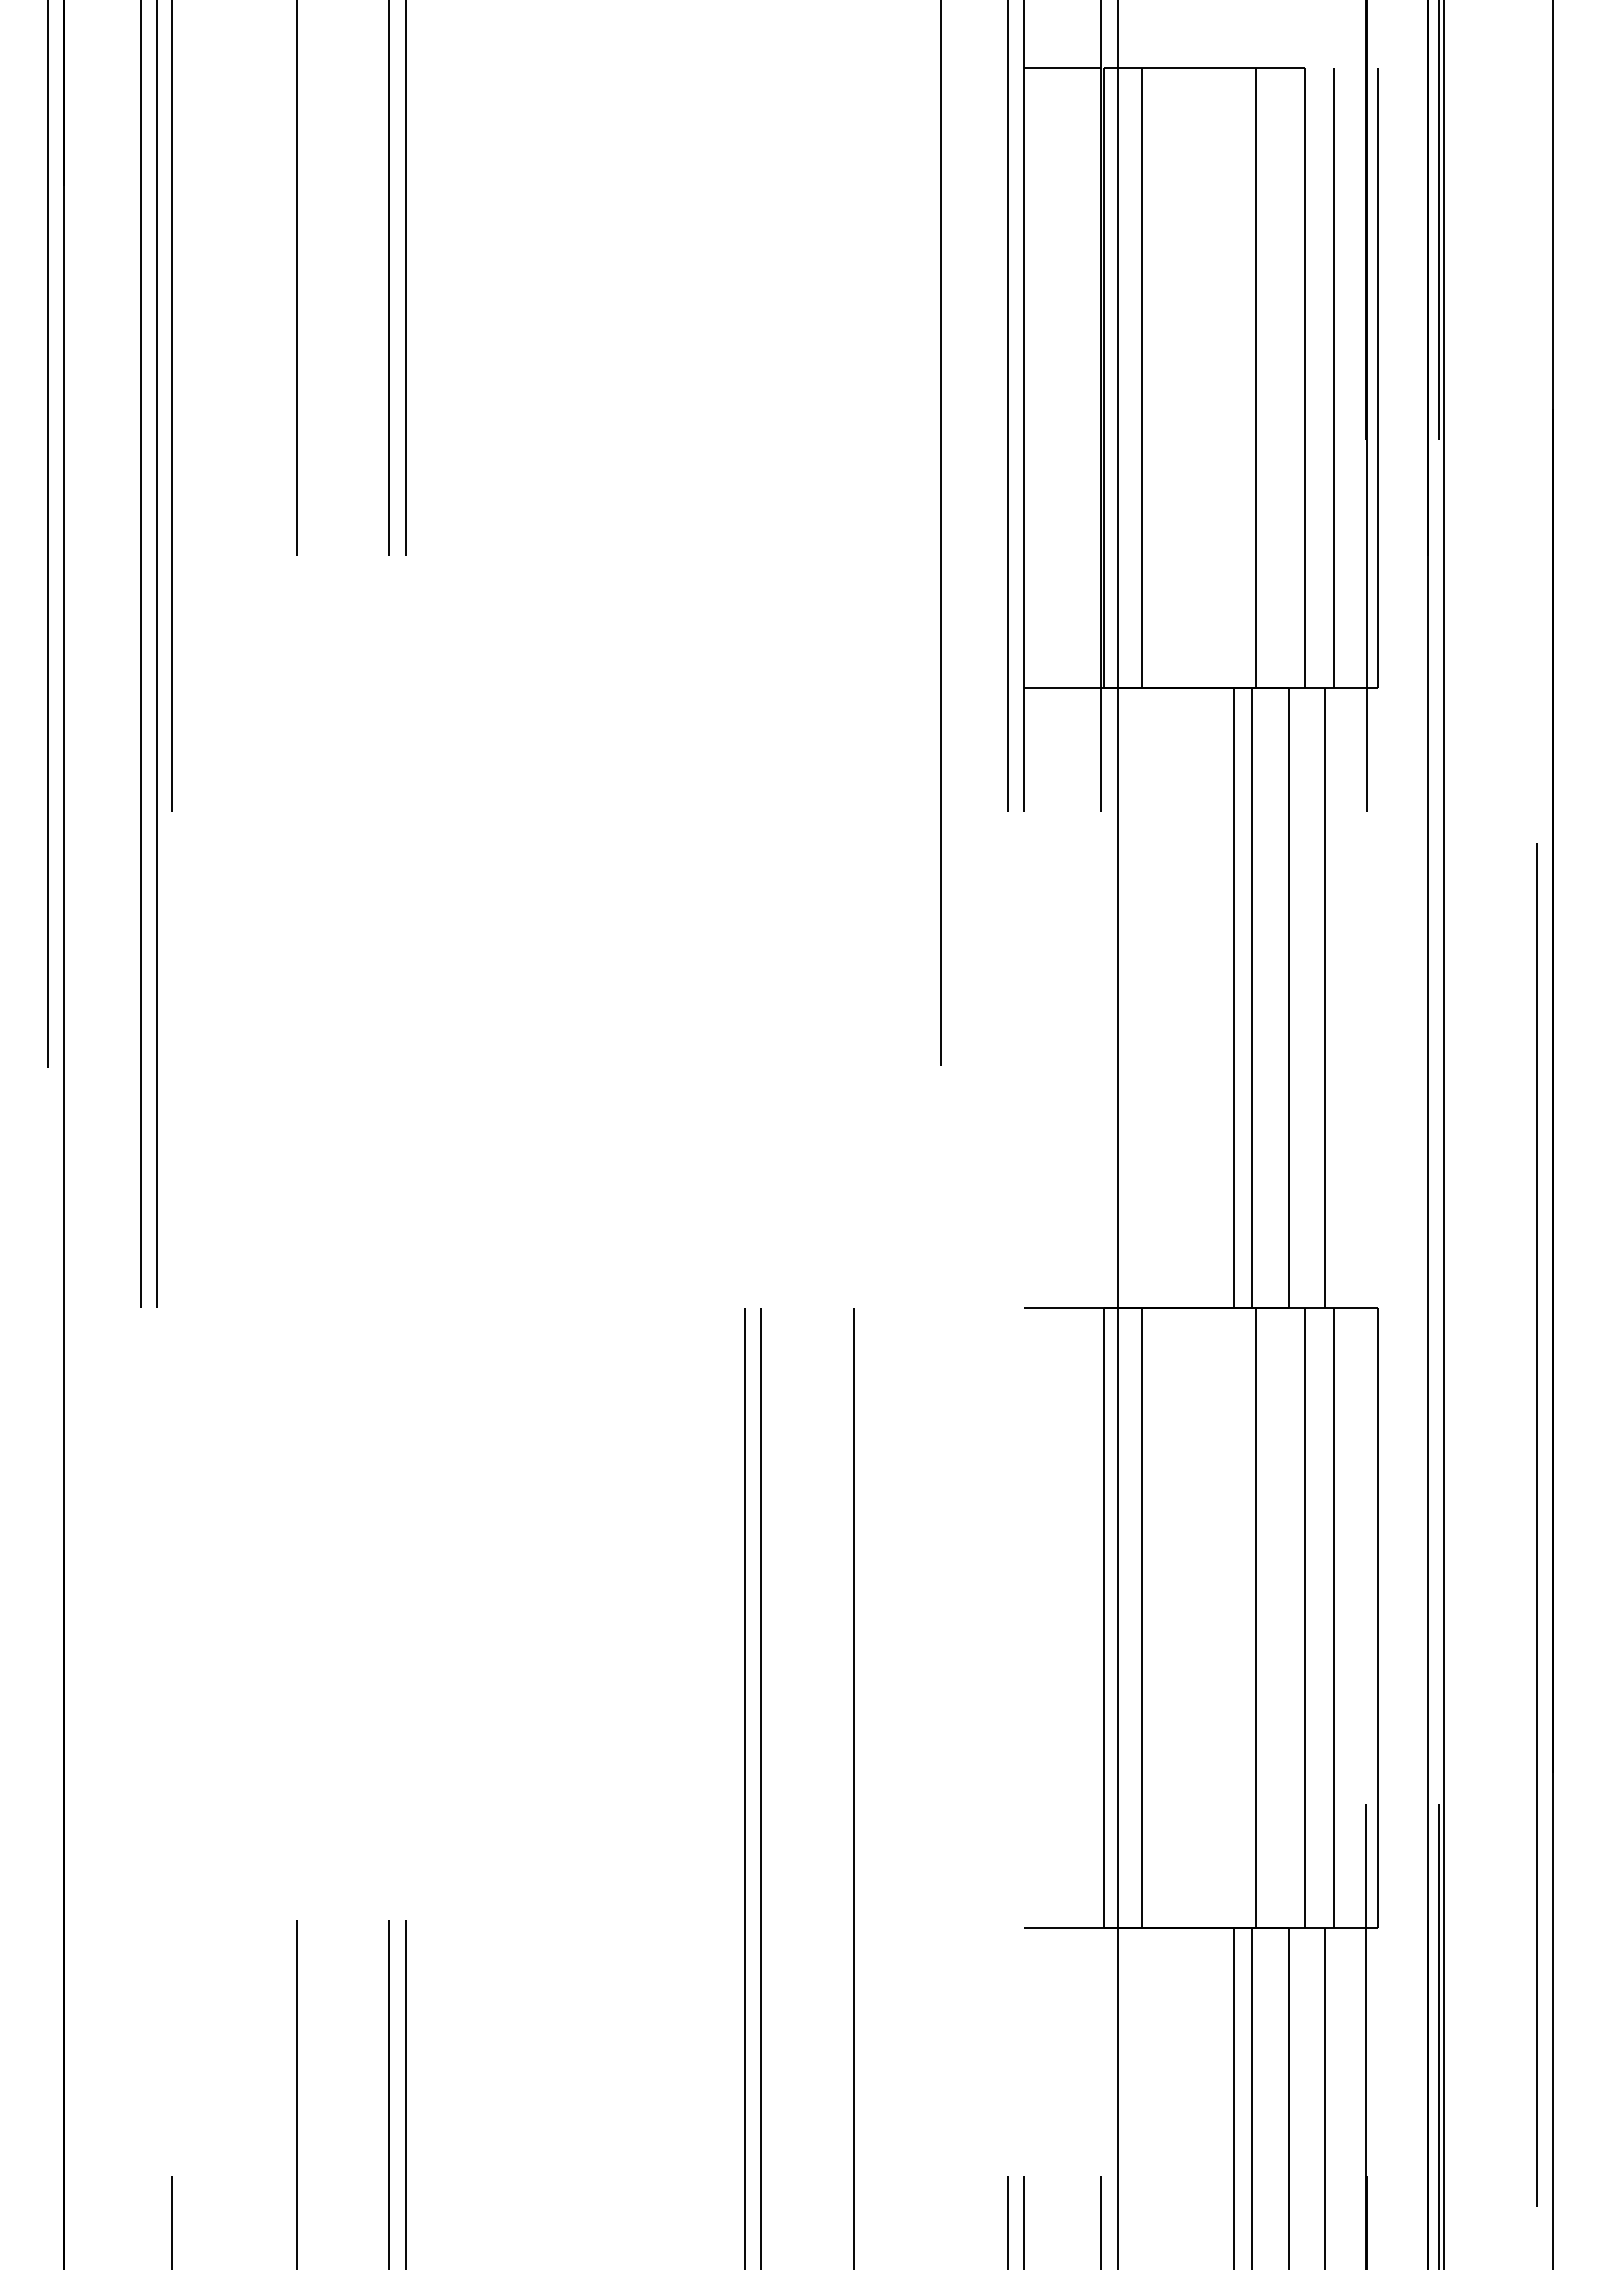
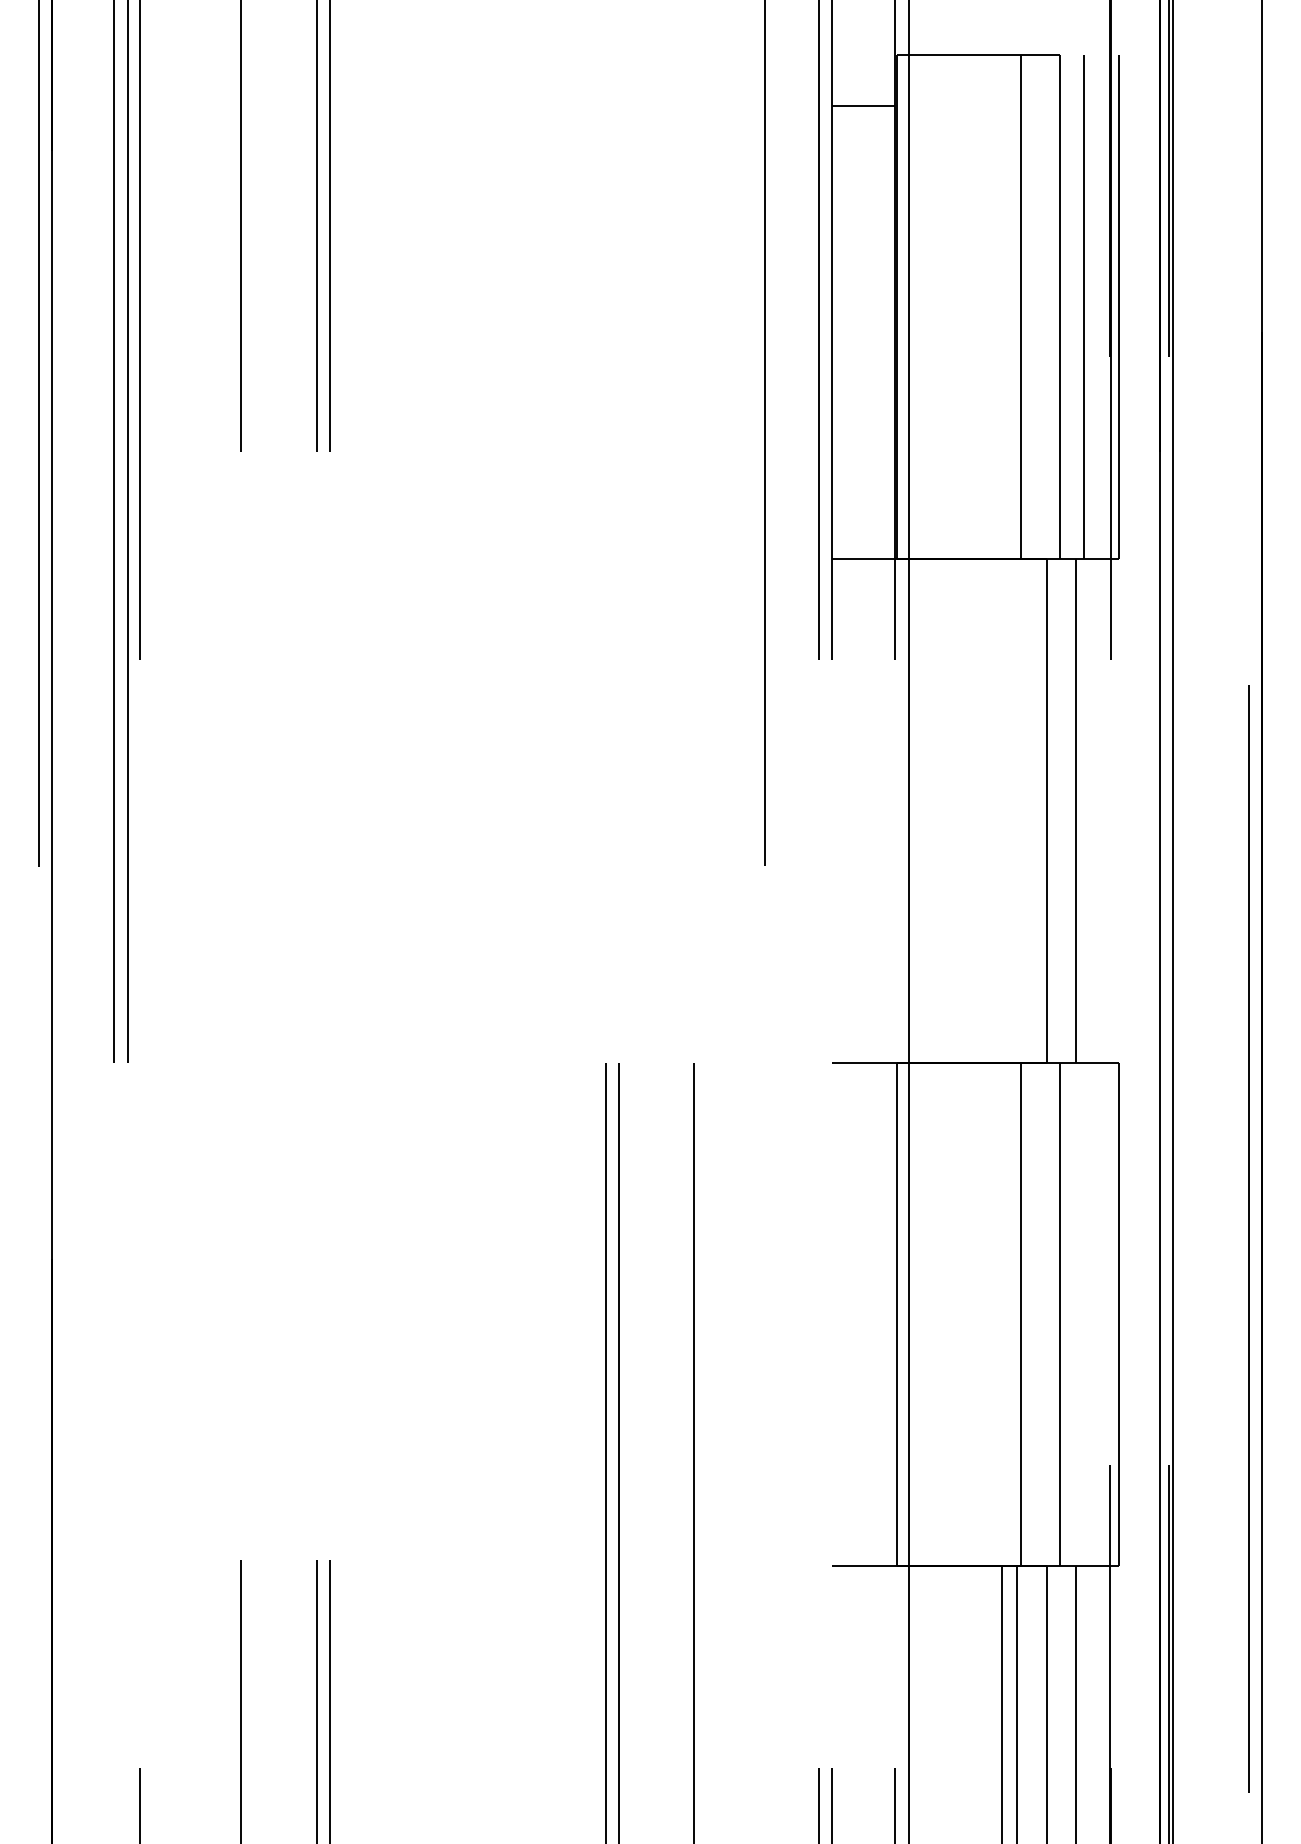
line: (1062, 68) -> (863, 105), moved
line: (1141, 378) -> (927, 307), removed
line: (1233, 998) -> (1002, 811), removed
line: (1251, 998) -> (1016, 811), removed
line: (1141, 1617) -> (927, 1313), removed
line: (1333, 1617) -> (1083, 1313), removed

